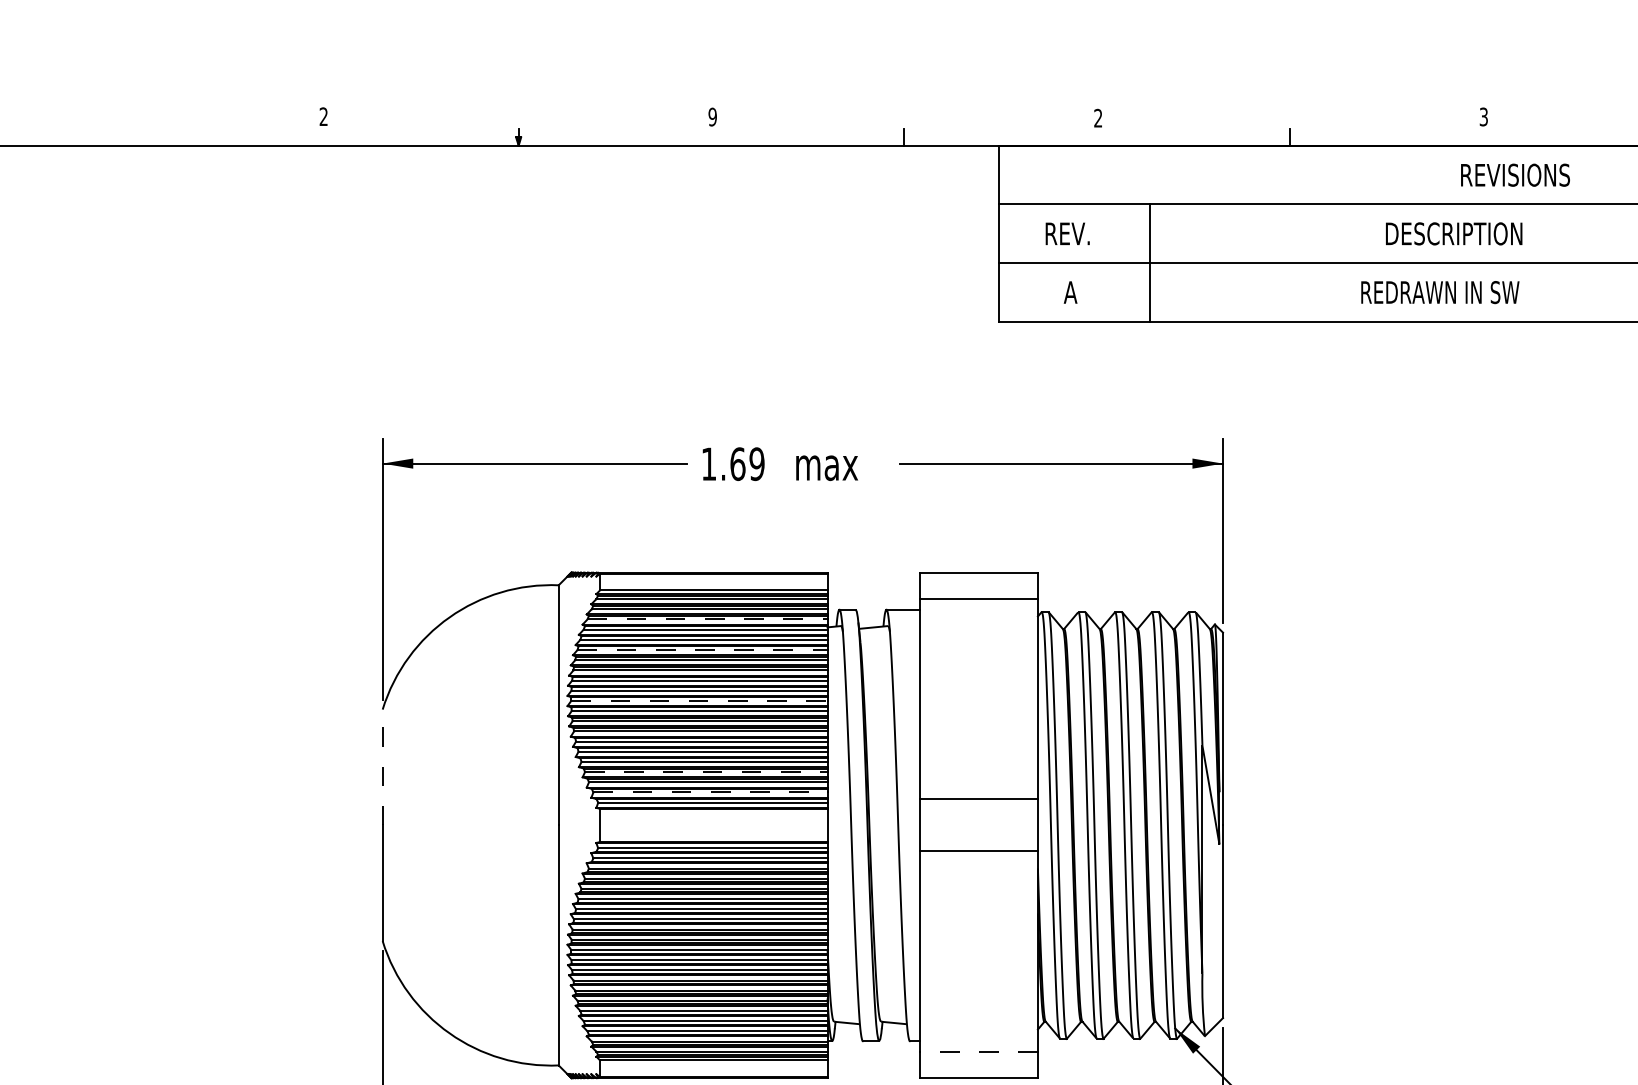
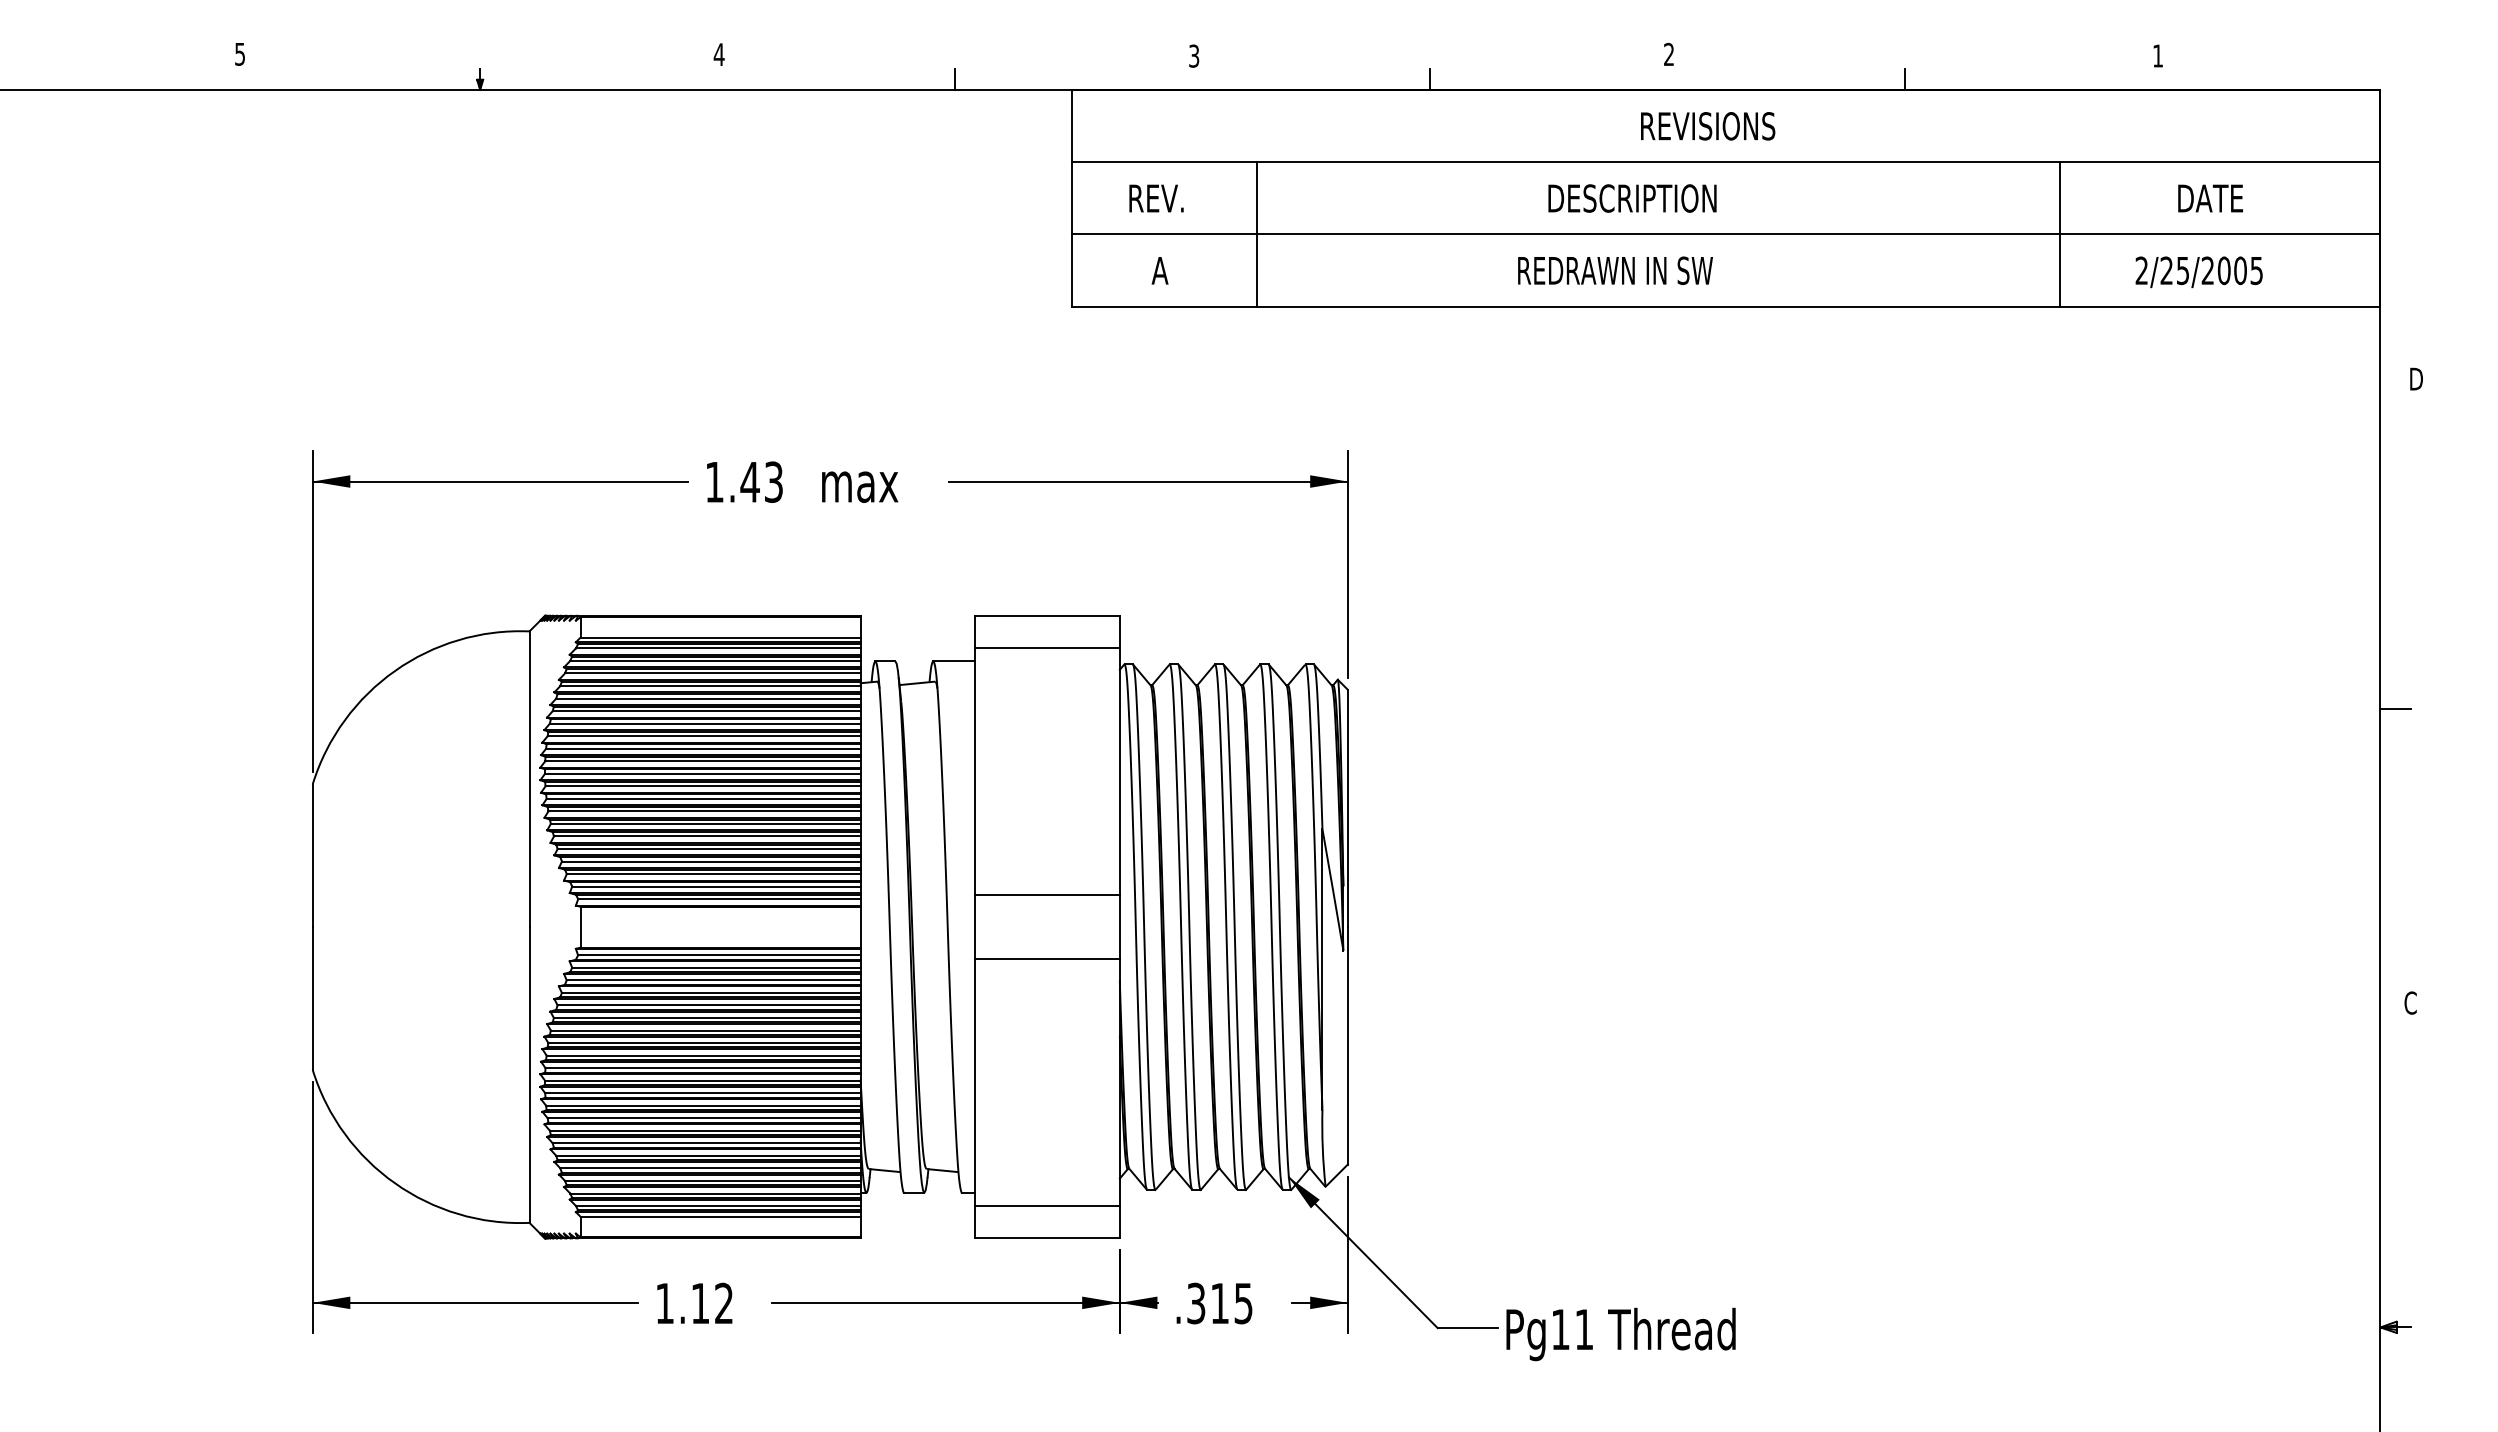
text: (323, 116) -> (239, 53), 2 -> 5
text: (712, 116) -> (718, 54), 9 -> 4
text: (1484, 116) -> (1669, 54), 3 -> 2
text: (1098, 117) -> (1194, 55), 2 -> 3
text: (747, 463) -> (761, 481), 1.69 -> 1.43
line: (707, 619) -> (712, 673), dashed -> solid
line: (702, 650) -> (706, 711), dashed -> solid
line: (699, 700) -> (702, 773), dashed -> solid
line: (382, 767) -> (312, 855), dashed -> solid
line: (706, 772) -> (711, 861), dashed -> solid
line: (710, 792) -> (716, 886), dashed -> solid
line: (978, 1052) -> (1046, 1206), dashed -> solid

